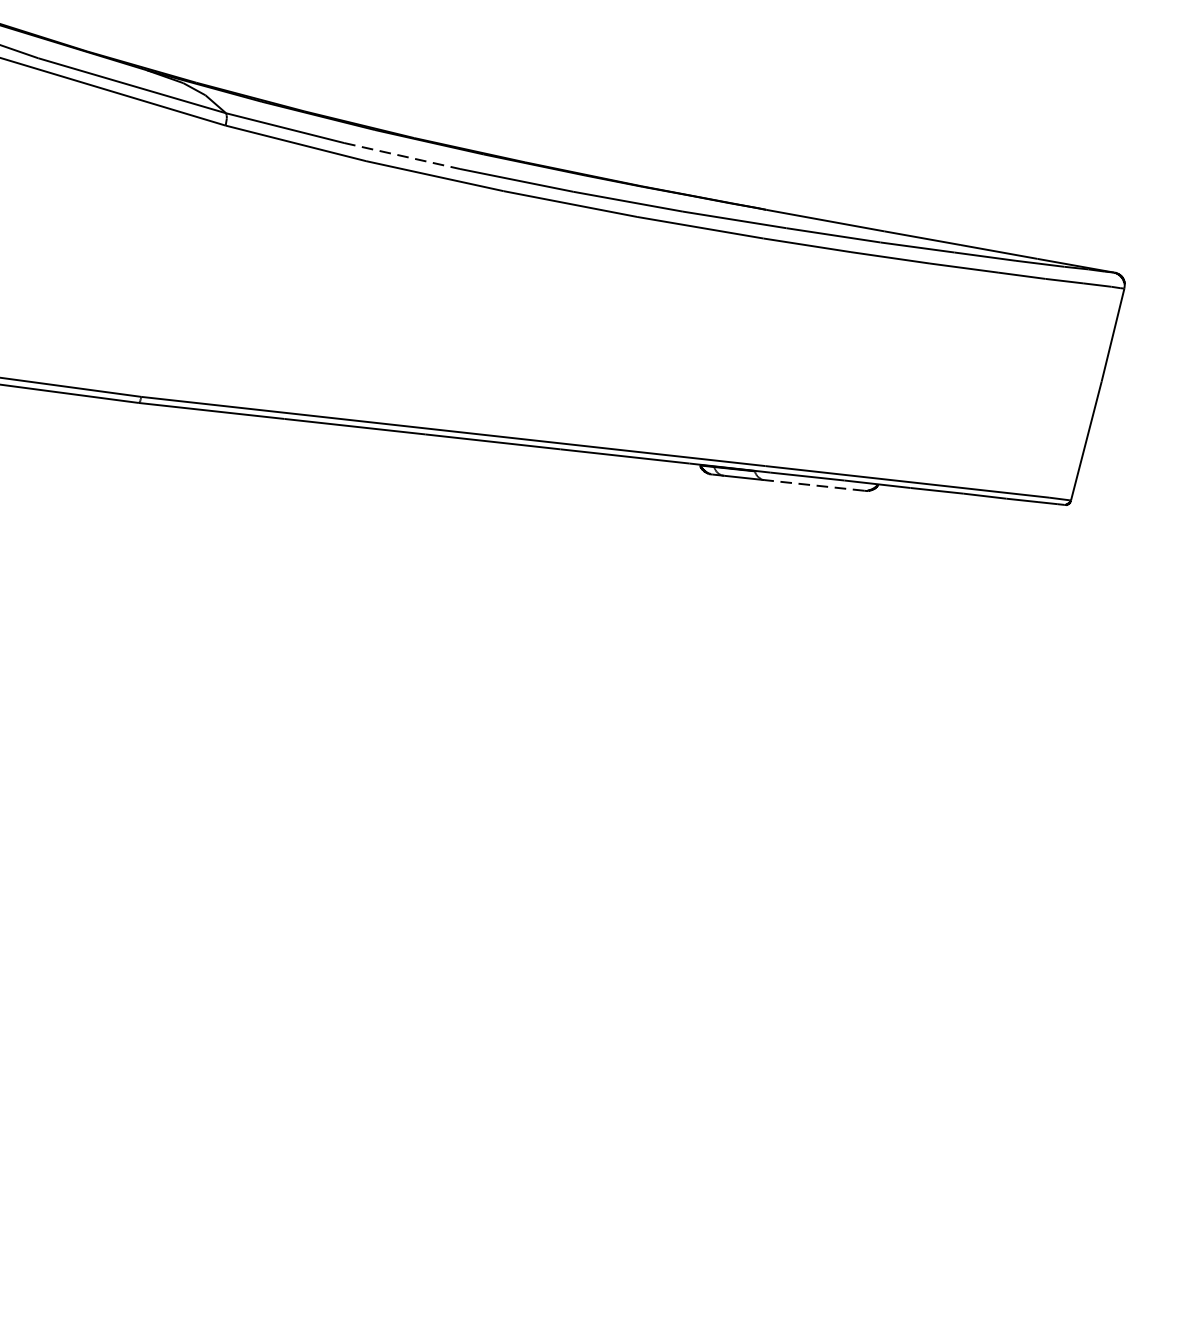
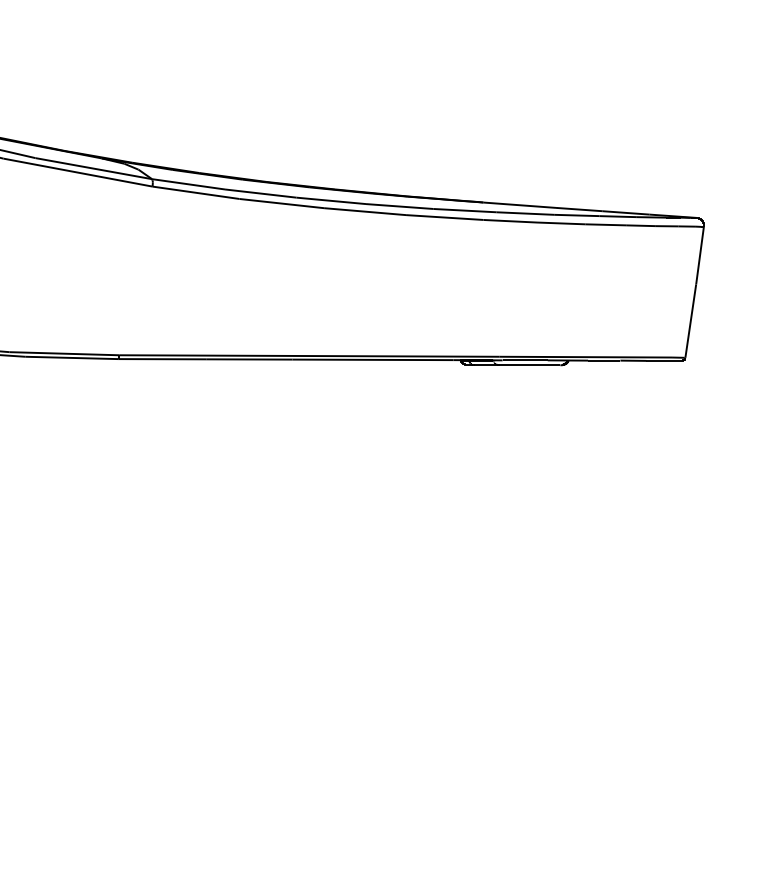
line: (401, 155) -> (260, 193), dashed -> solid
line: (813, 485) -> (529, 365), dashed -> solid

